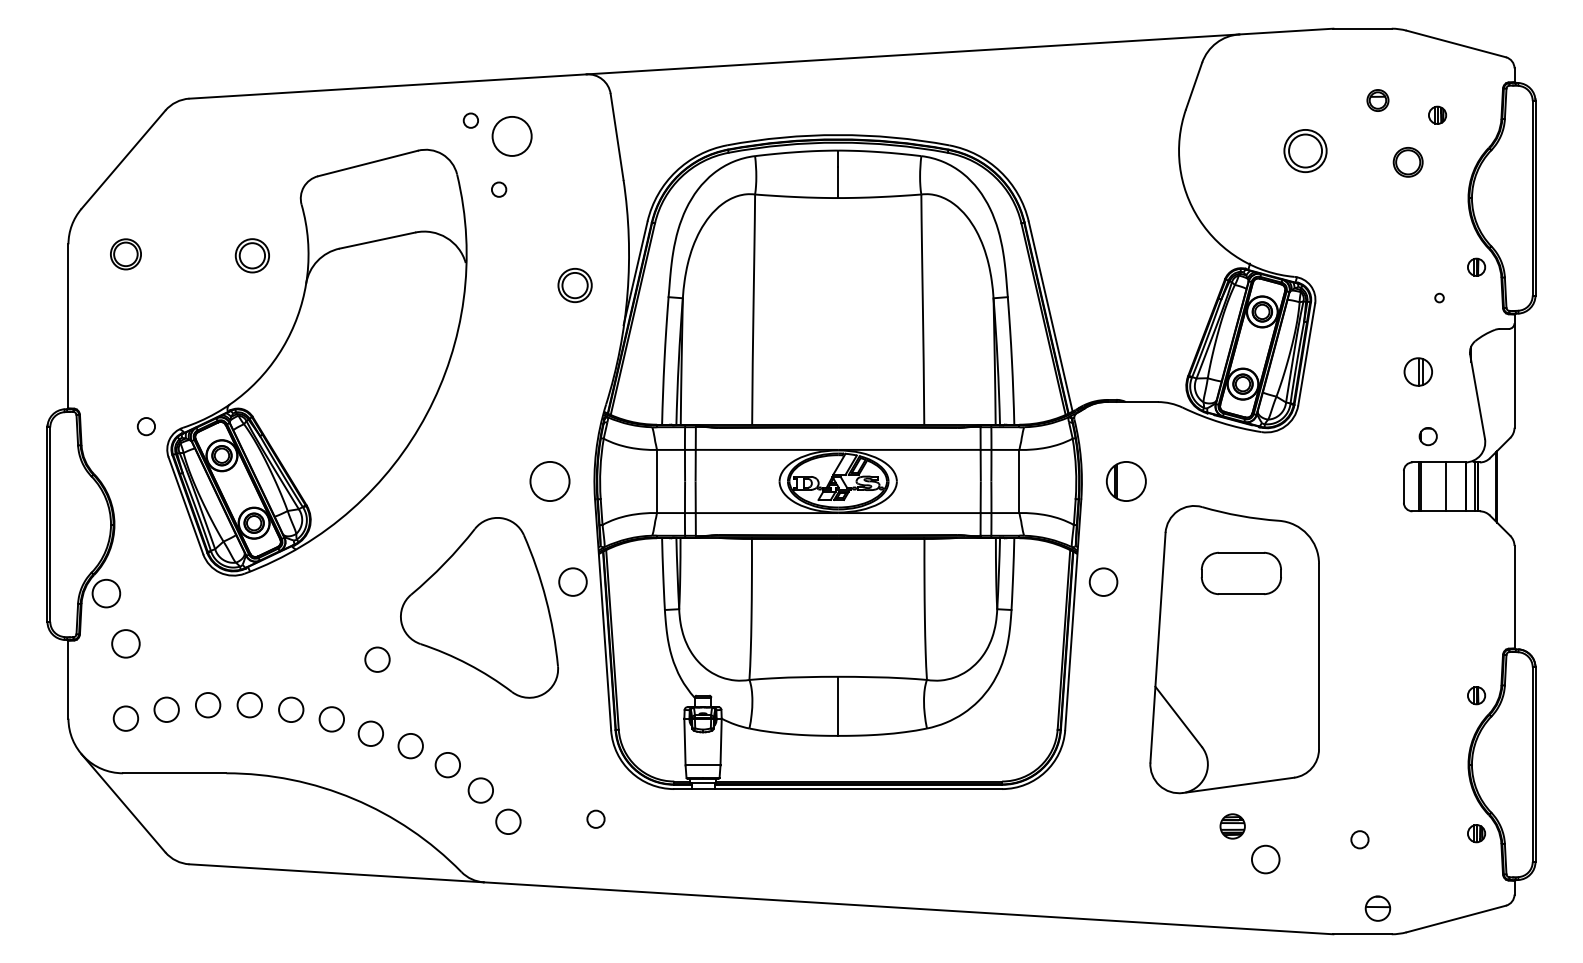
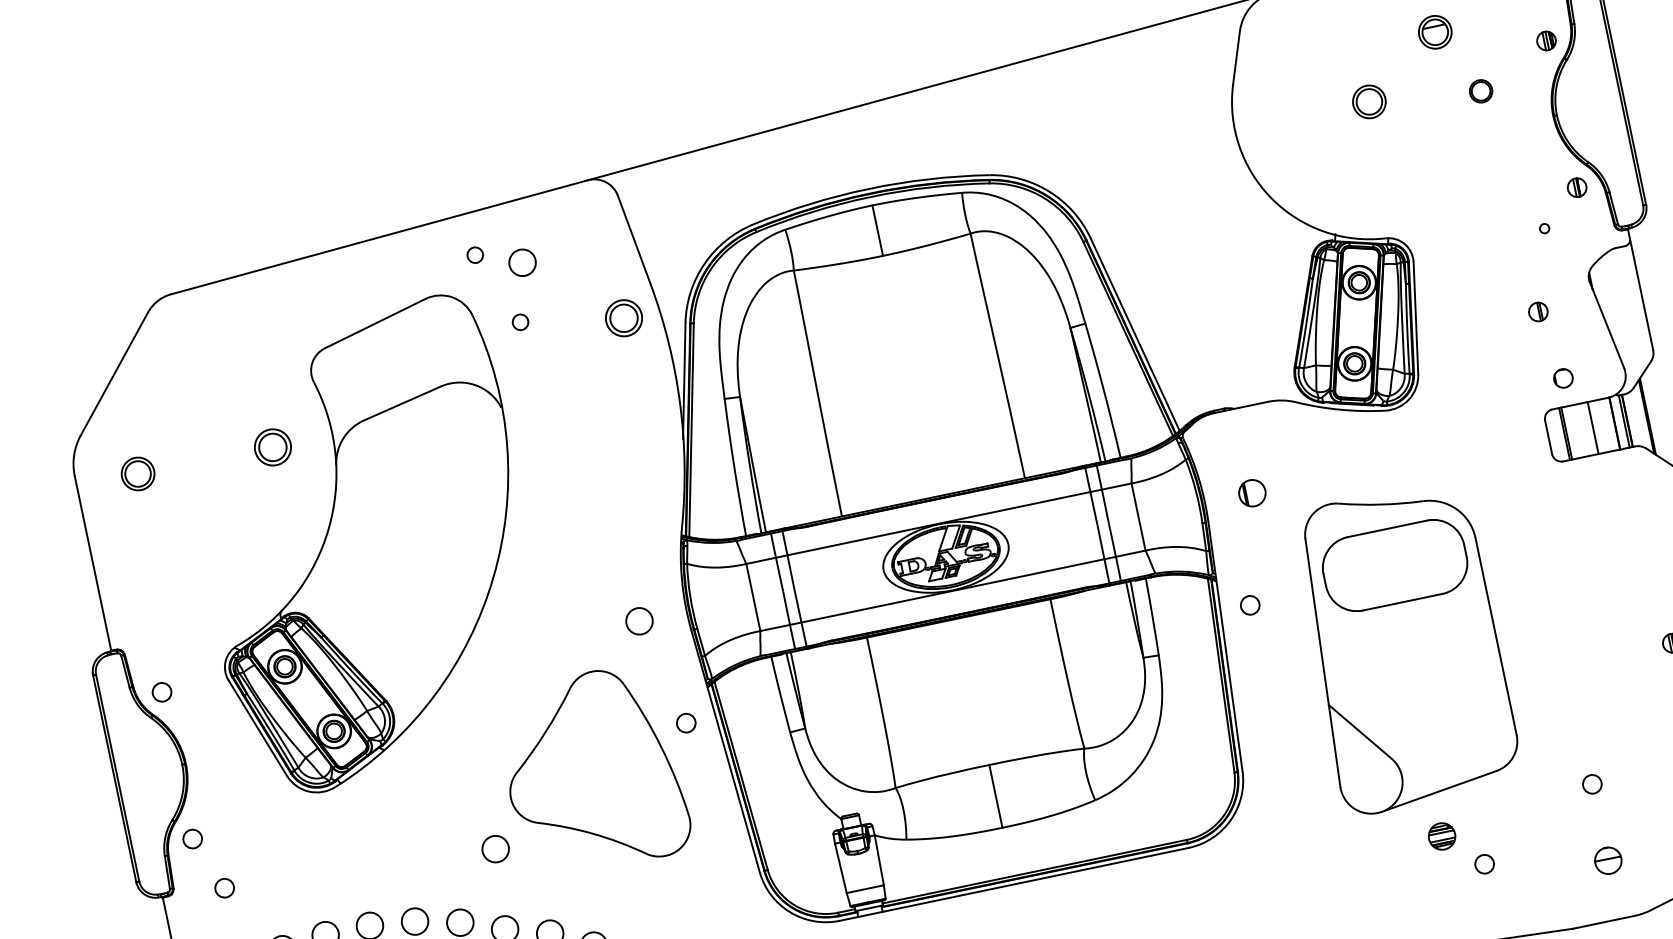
part: (1377, 100) -> (1434, 32), size x1.43
part: (1437, 114) -> (1546, 40), moved
circle: (511, 136) -> (521, 263), size x0.62
part: (1305, 150) -> (1369, 101), size x0.71
part: (1407, 162) -> (1480, 91), size x0.71
part: (574, 285) -> (623, 318), moved
part: (1417, 371) -> (1537, 311), size x0.62
circle: (145, 426) -> (161, 692), moved
circle: (549, 481) -> (638, 621), size x0.62
part: (1126, 481) -> (1252, 493), size x0.62
part: (1241, 573) -> (1395, 565), size x1.67
circle: (572, 581) -> (685, 722), size x0.62
circle: (1102, 581) -> (1249, 604), size x0.62
circle: (106, 593) -> (192, 838), size x0.62
circle: (125, 643) -> (224, 887), size x0.62
circle: (1359, 839) -> (1591, 784), moved
circle: (1265, 859) -> (1484, 864), size x0.62
part: (1377, 908) -> (1607, 860), moved

